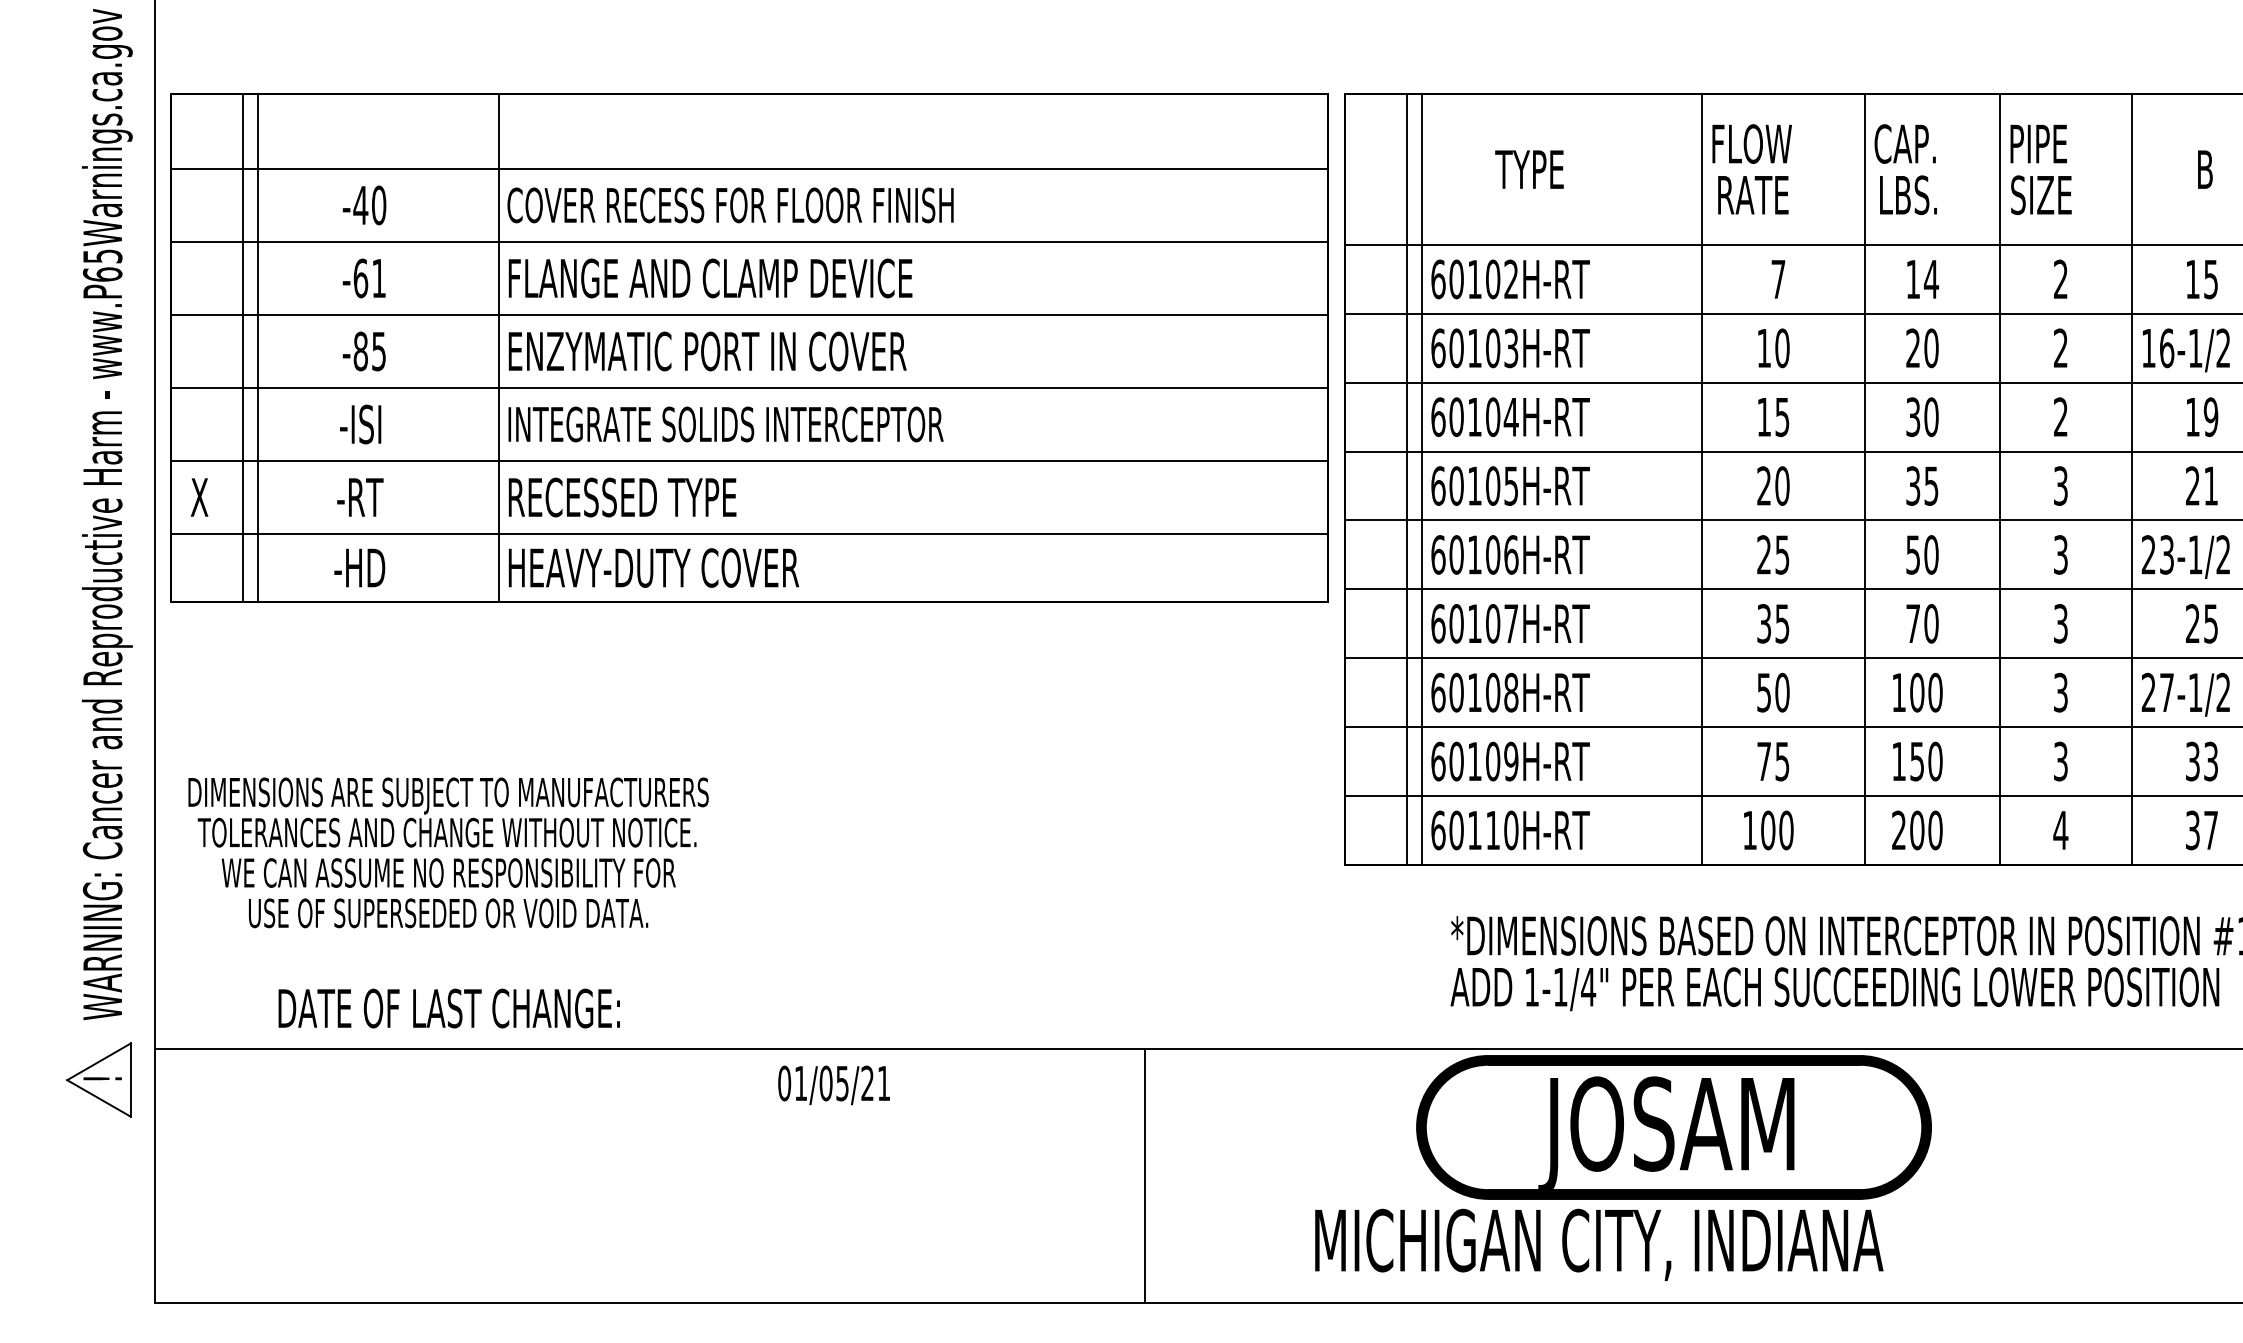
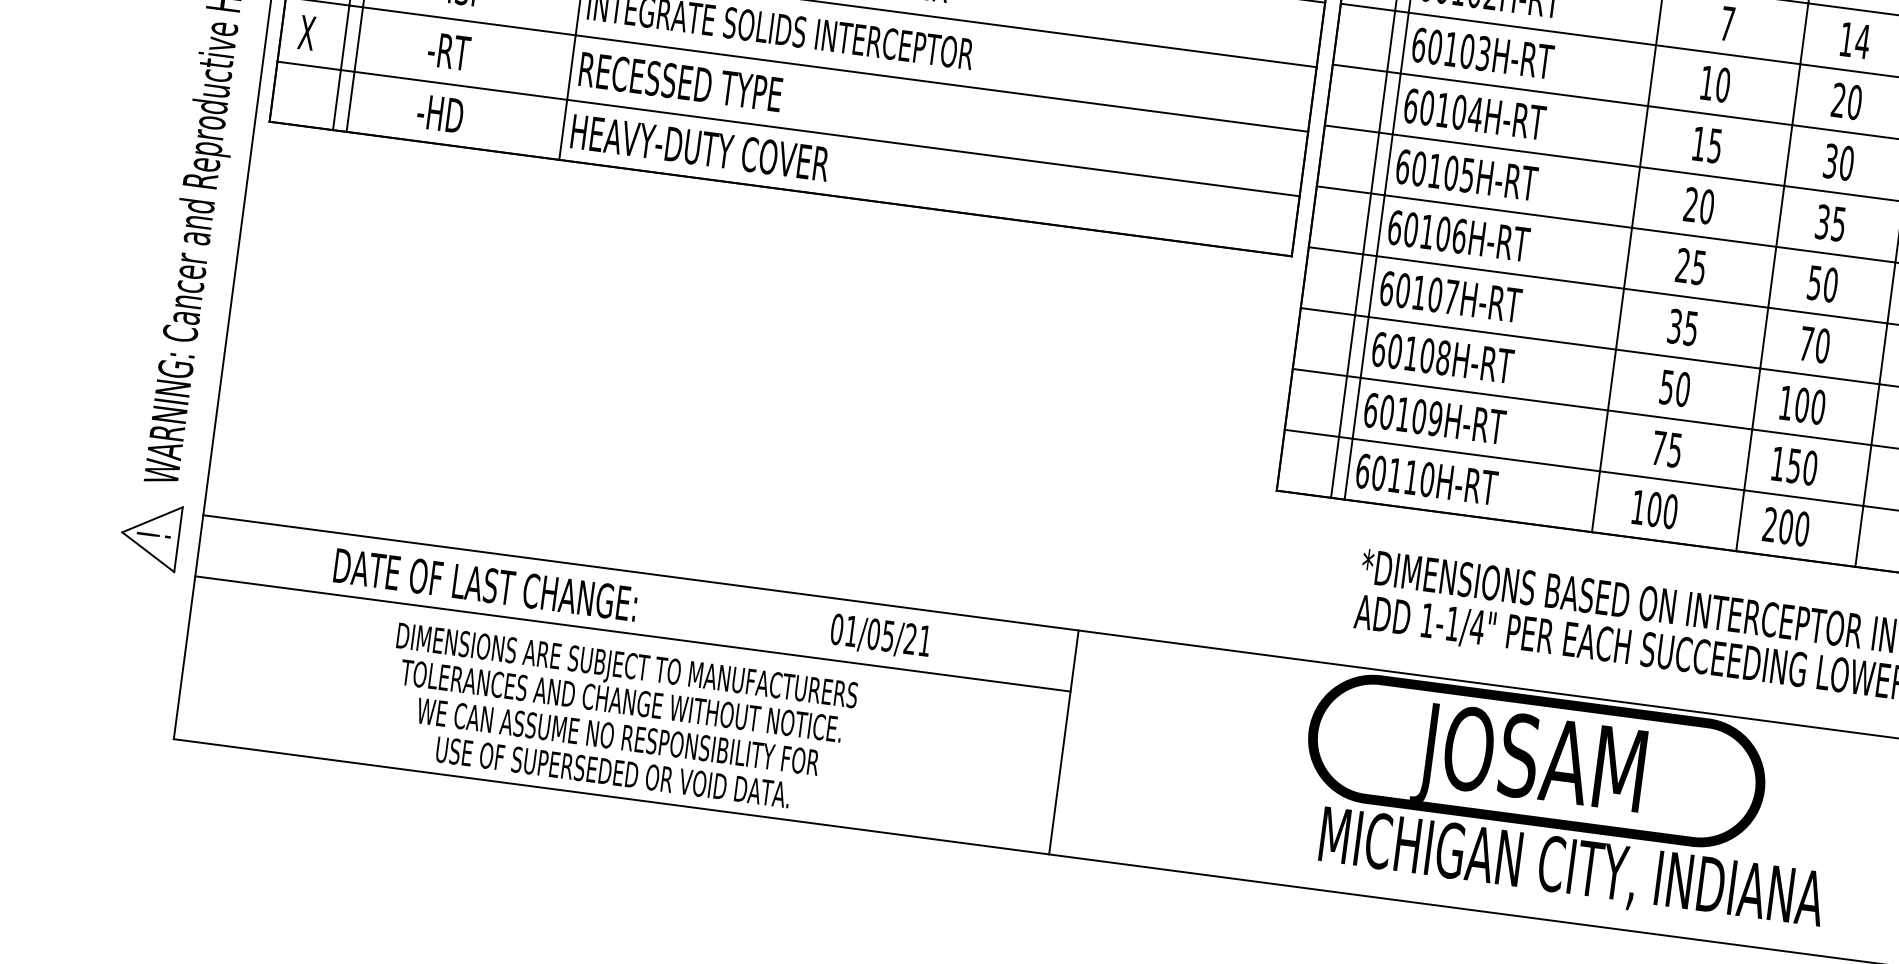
text: (448, 852) -> (620, 718), moved
text: (448, 1008) -> (485, 584), moved
text: (833, 1085) -> (880, 636), moved
line: (649, 1118) -> (632, 633), added
text: (1599, 1244) -> (1572, 870), moved

